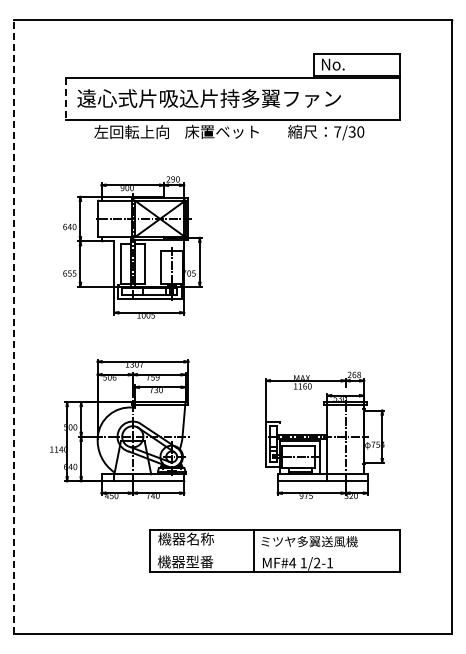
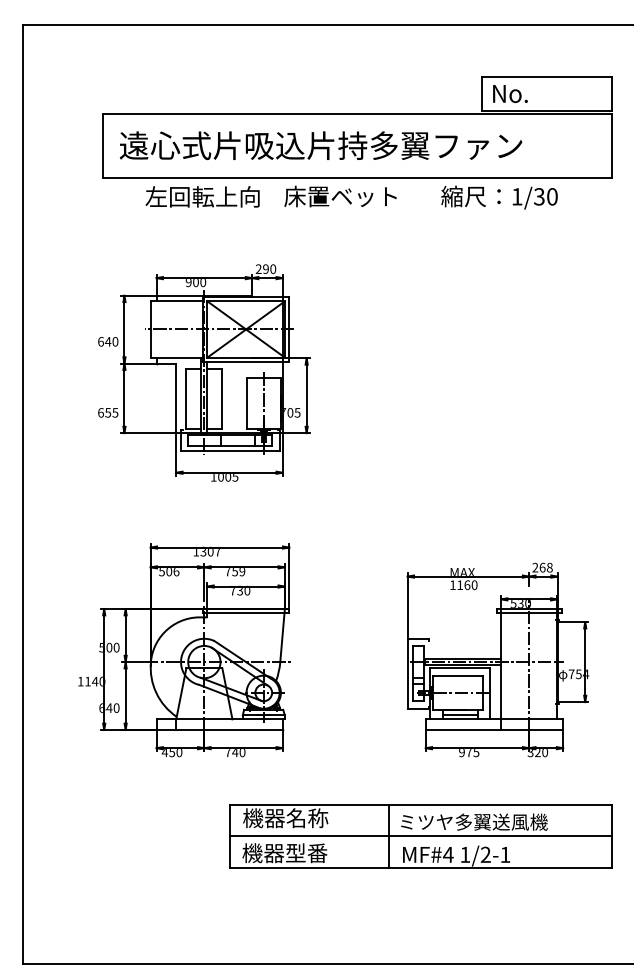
line: (66, 98) -> (103, 145), dashed -> solid
text: (337, 131) -> (516, 196), 7/30 -> 1/30
line: (14, 326) -> (23, 493), dashed -> solid
line: (274, 551) -> (420, 837), added

